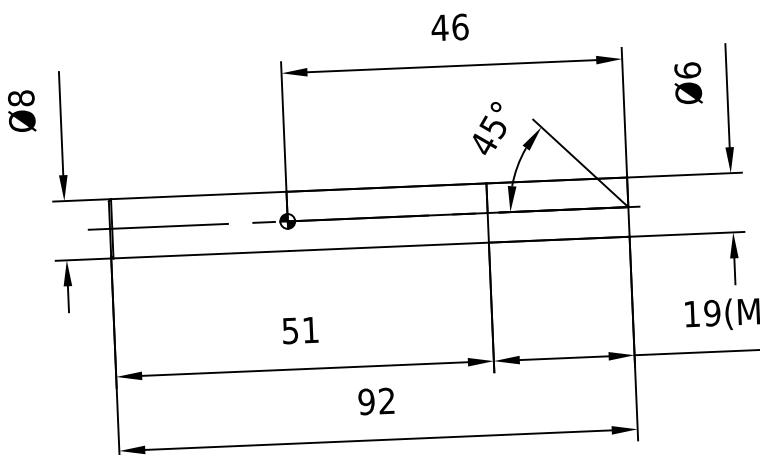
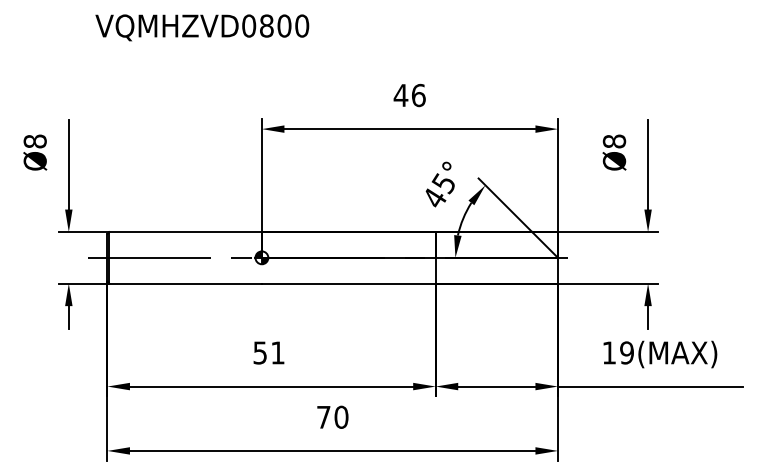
text: (686, 70) -> (613, 141), Ø6 -> Ø8
text: (376, 400) -> (332, 416), 92 -> 70

